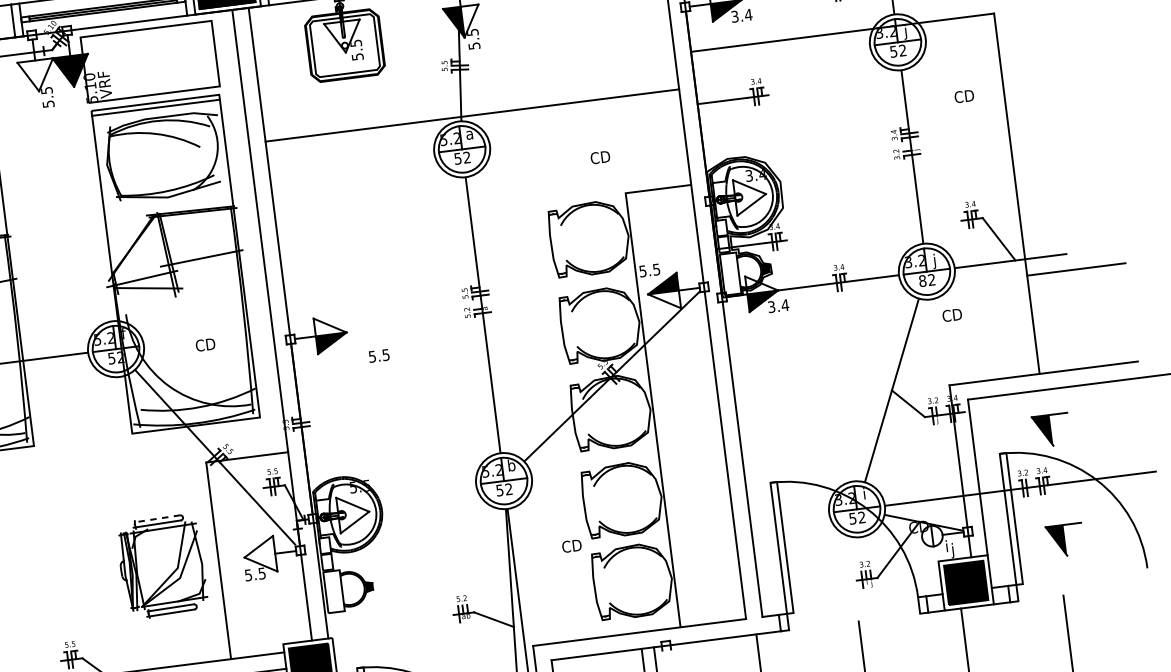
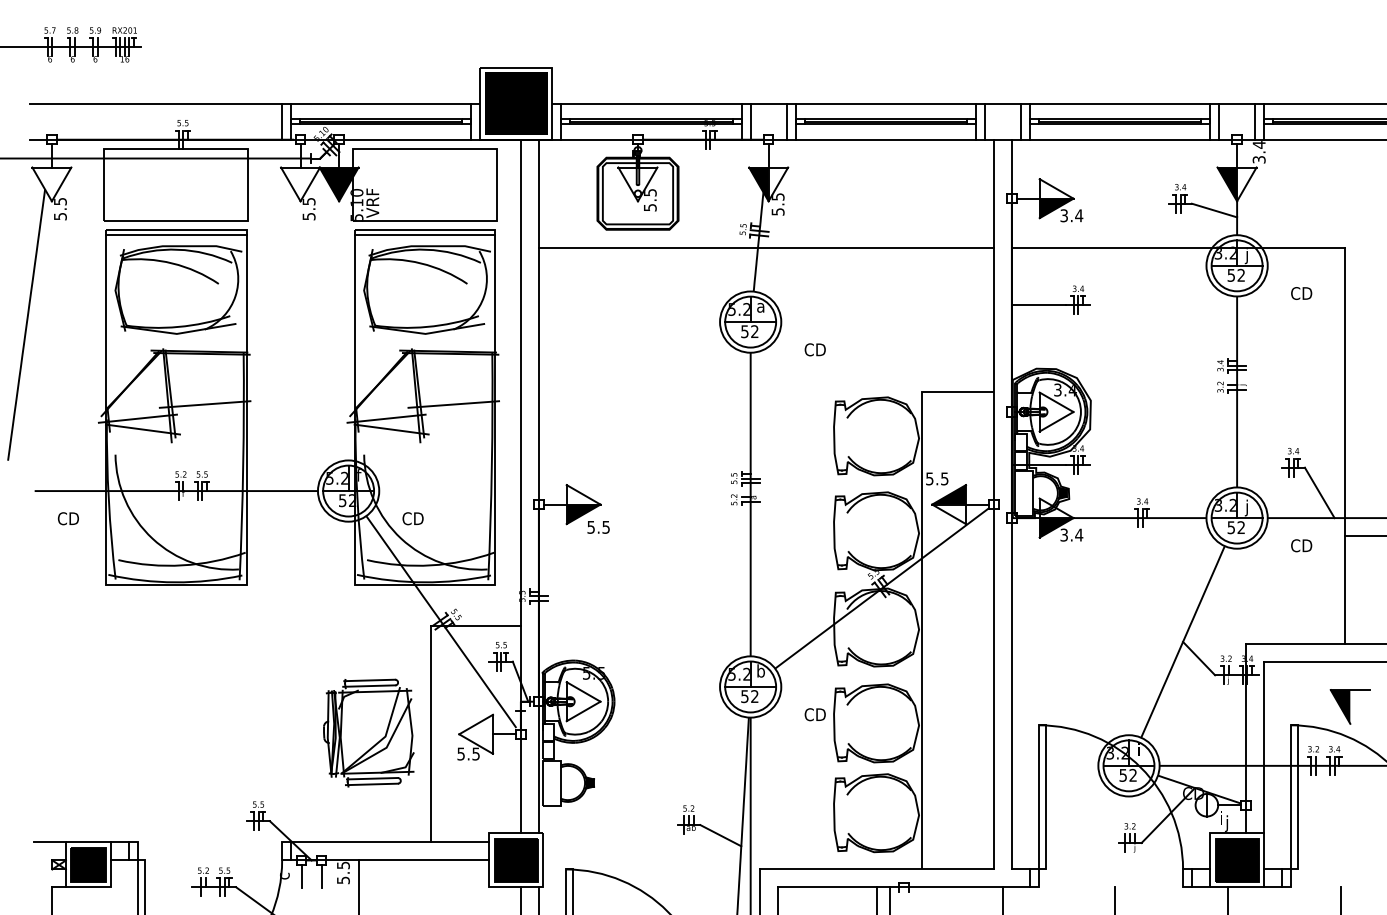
text: (964, 96) -> (1301, 293), moved
line: (471, 115) -> (765, 247), moved
text: (599, 157) -> (814, 349), moved
text: (922, 280) -> (1231, 527), 82 -> 52
text: (952, 315) -> (1301, 545), moved
text: (204, 344) -> (412, 518), moved
text: (379, 356) -> (598, 527), moved
line: (156, 518) -> (369, 680), dashed -> solid
part: (1064, 540) -> (1349, 827), removed
text: (571, 546) -> (814, 714), moved

